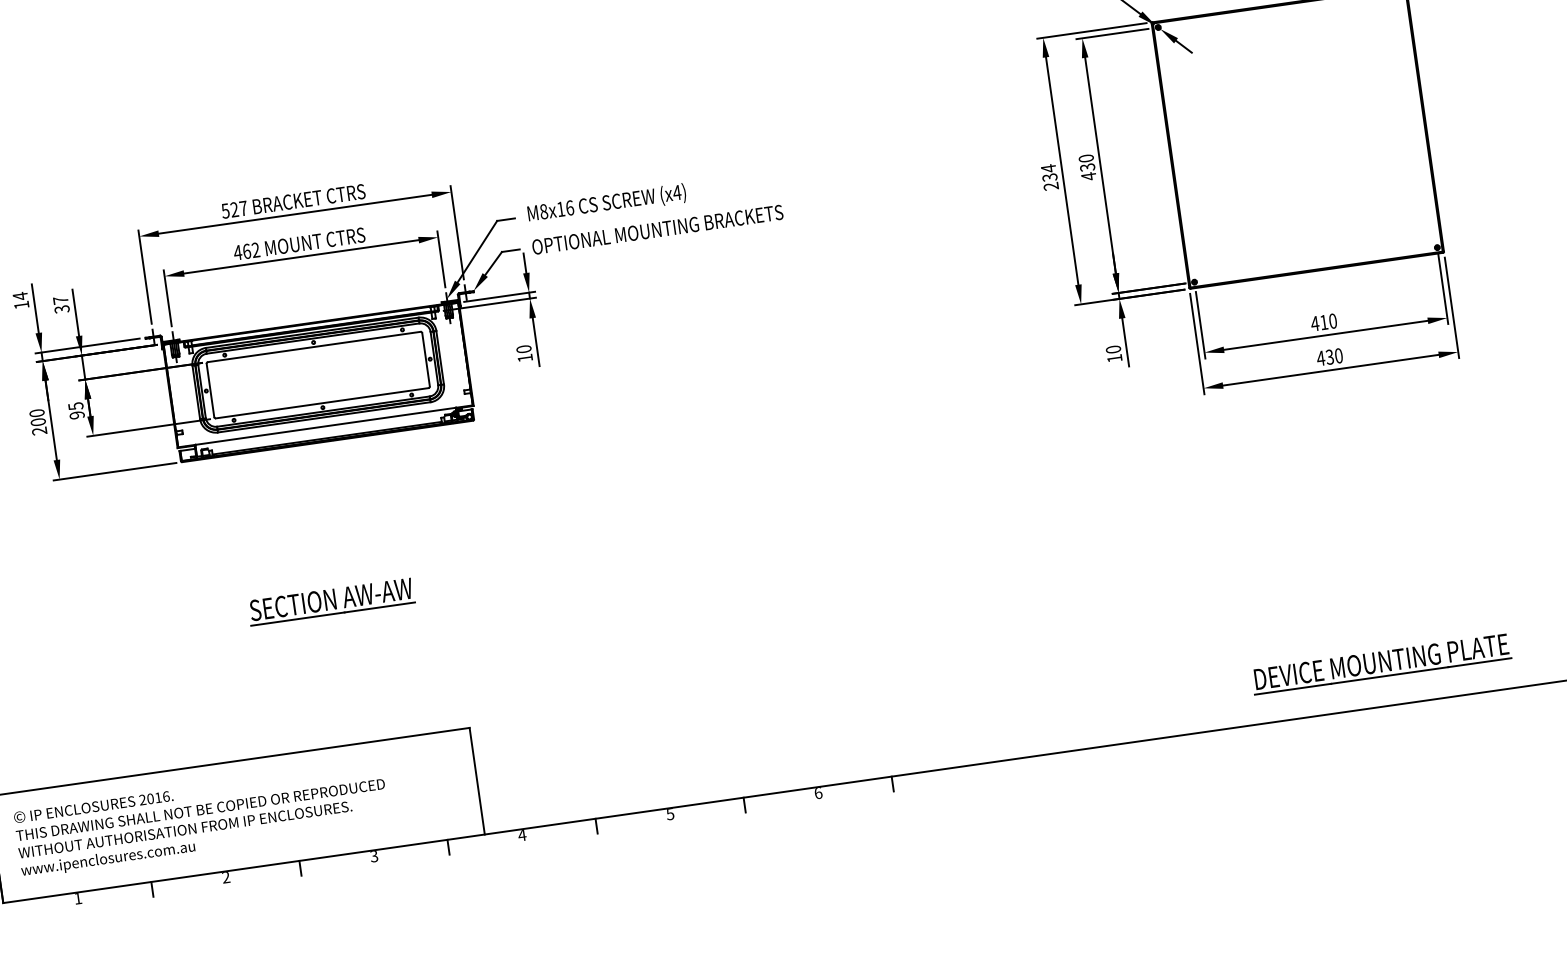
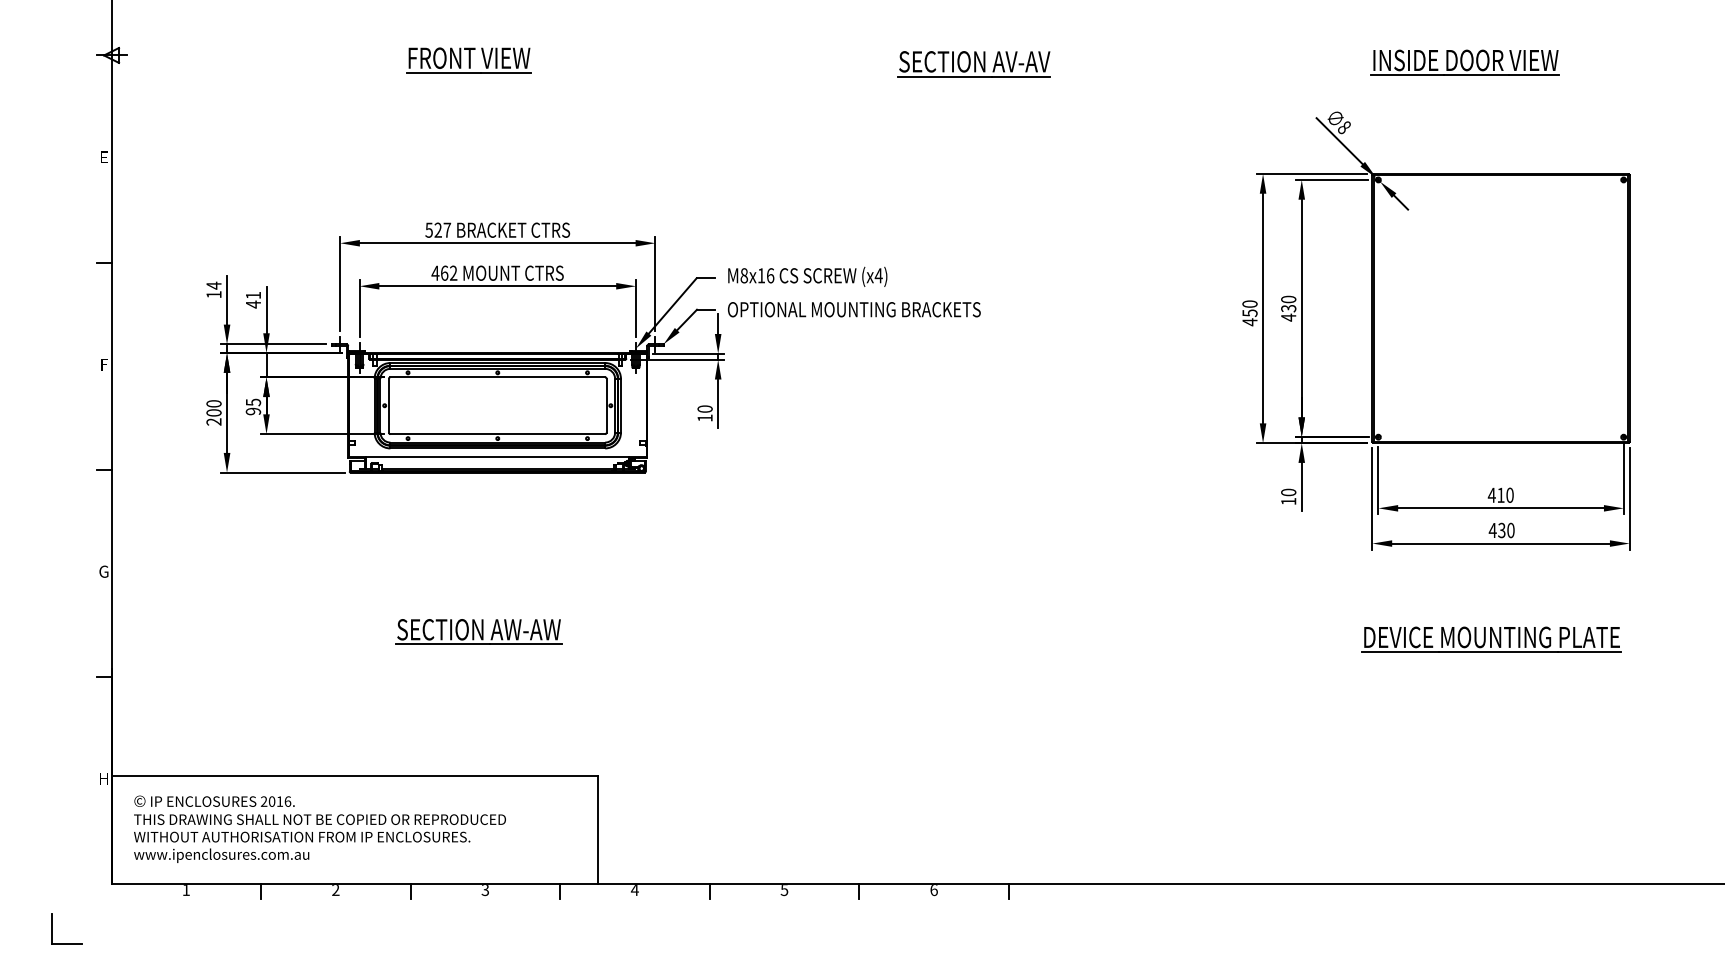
part: (240, 37) -> (468, 60), added
text: (1049, 177) -> (1249, 313), 234 -> 450
text: (61, 304) -> (253, 299), 37 -> 41
part: (1381, 663) -> (1491, 639), moved

